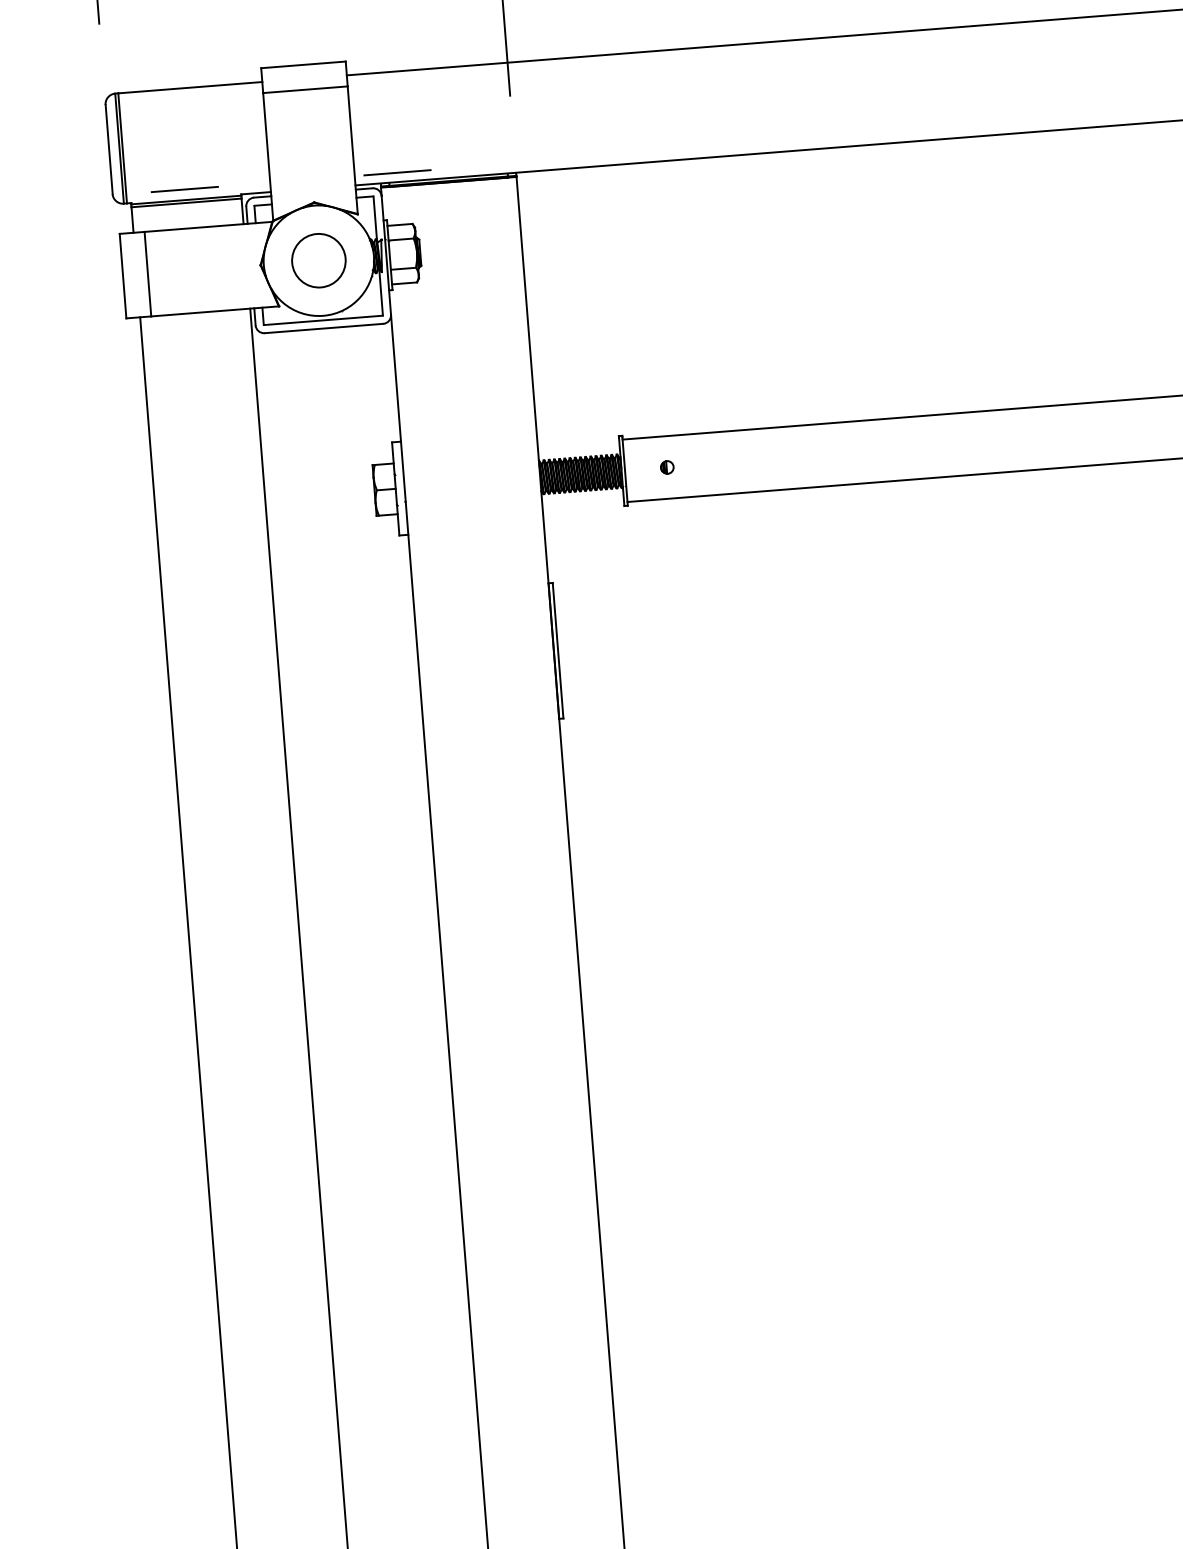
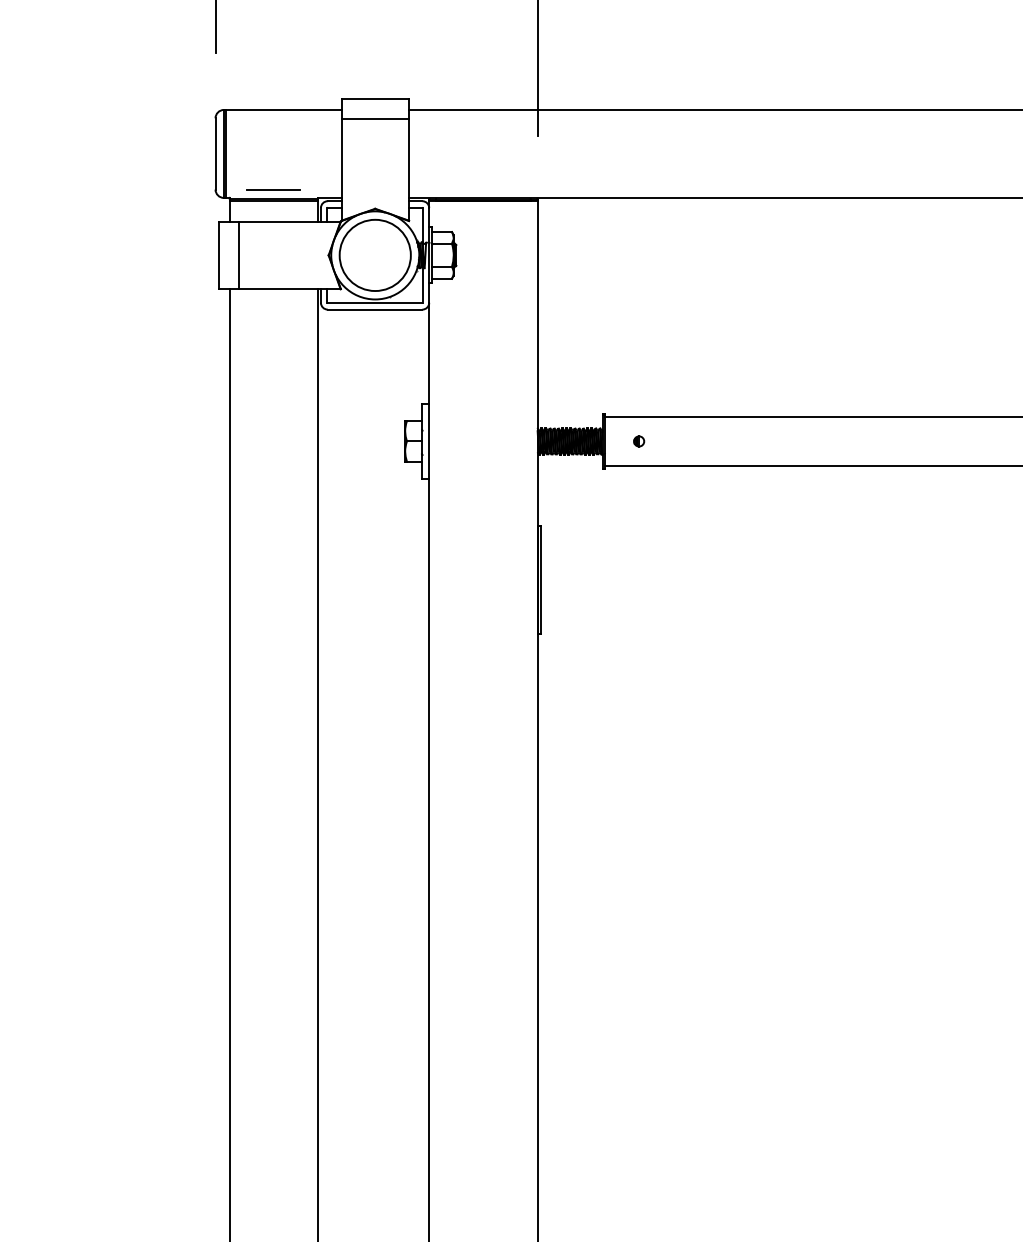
line: (397, 171) -> (443, 189), removed
circle: (317, 260) -> (374, 255), size x1.67

